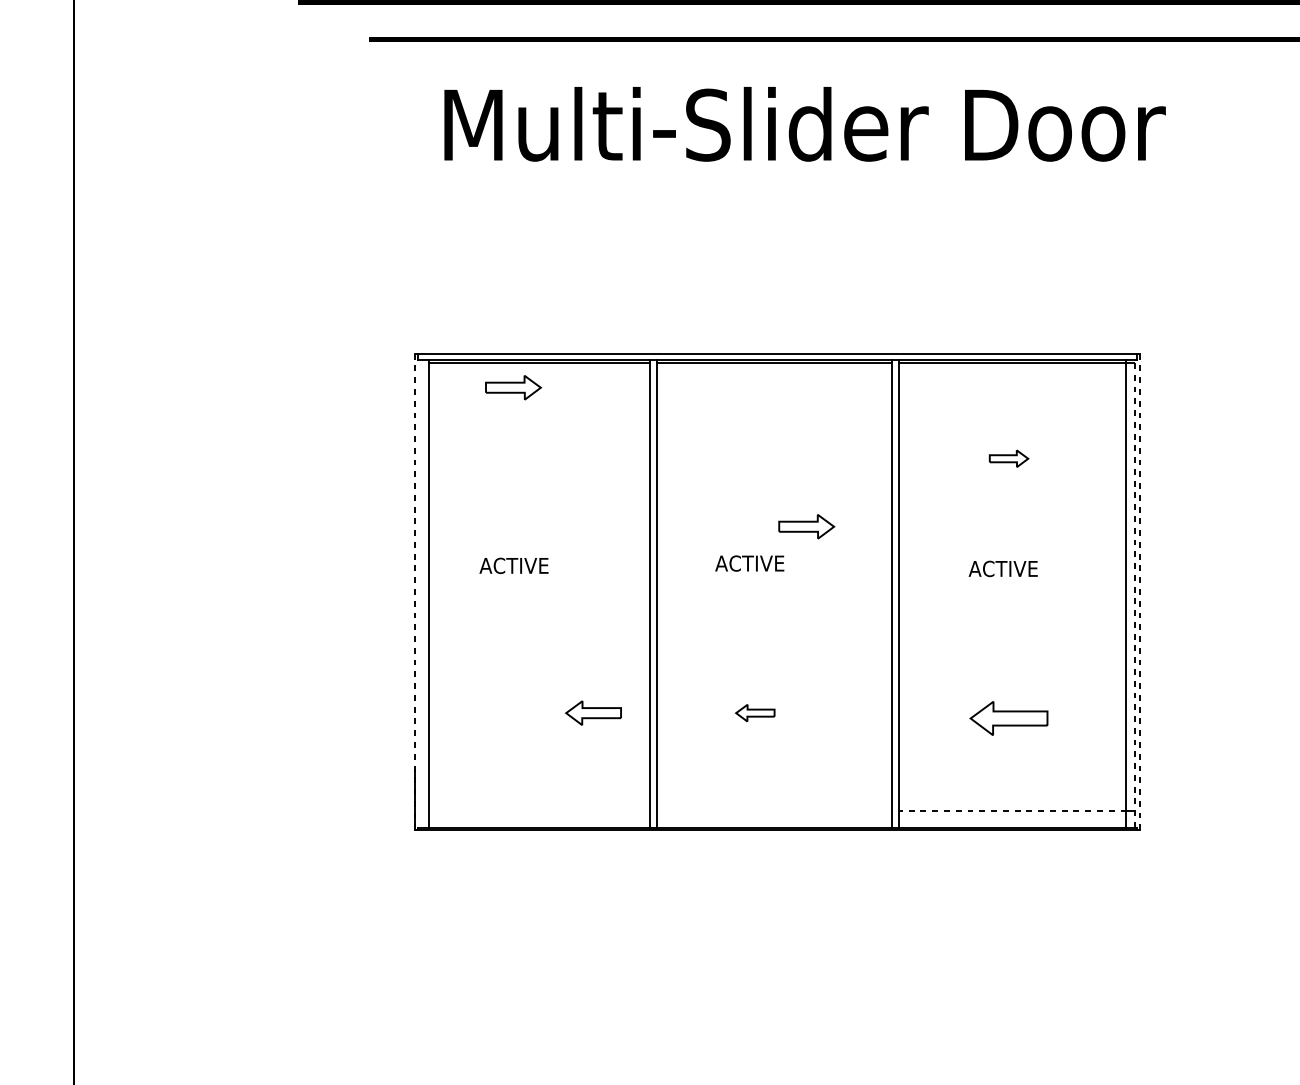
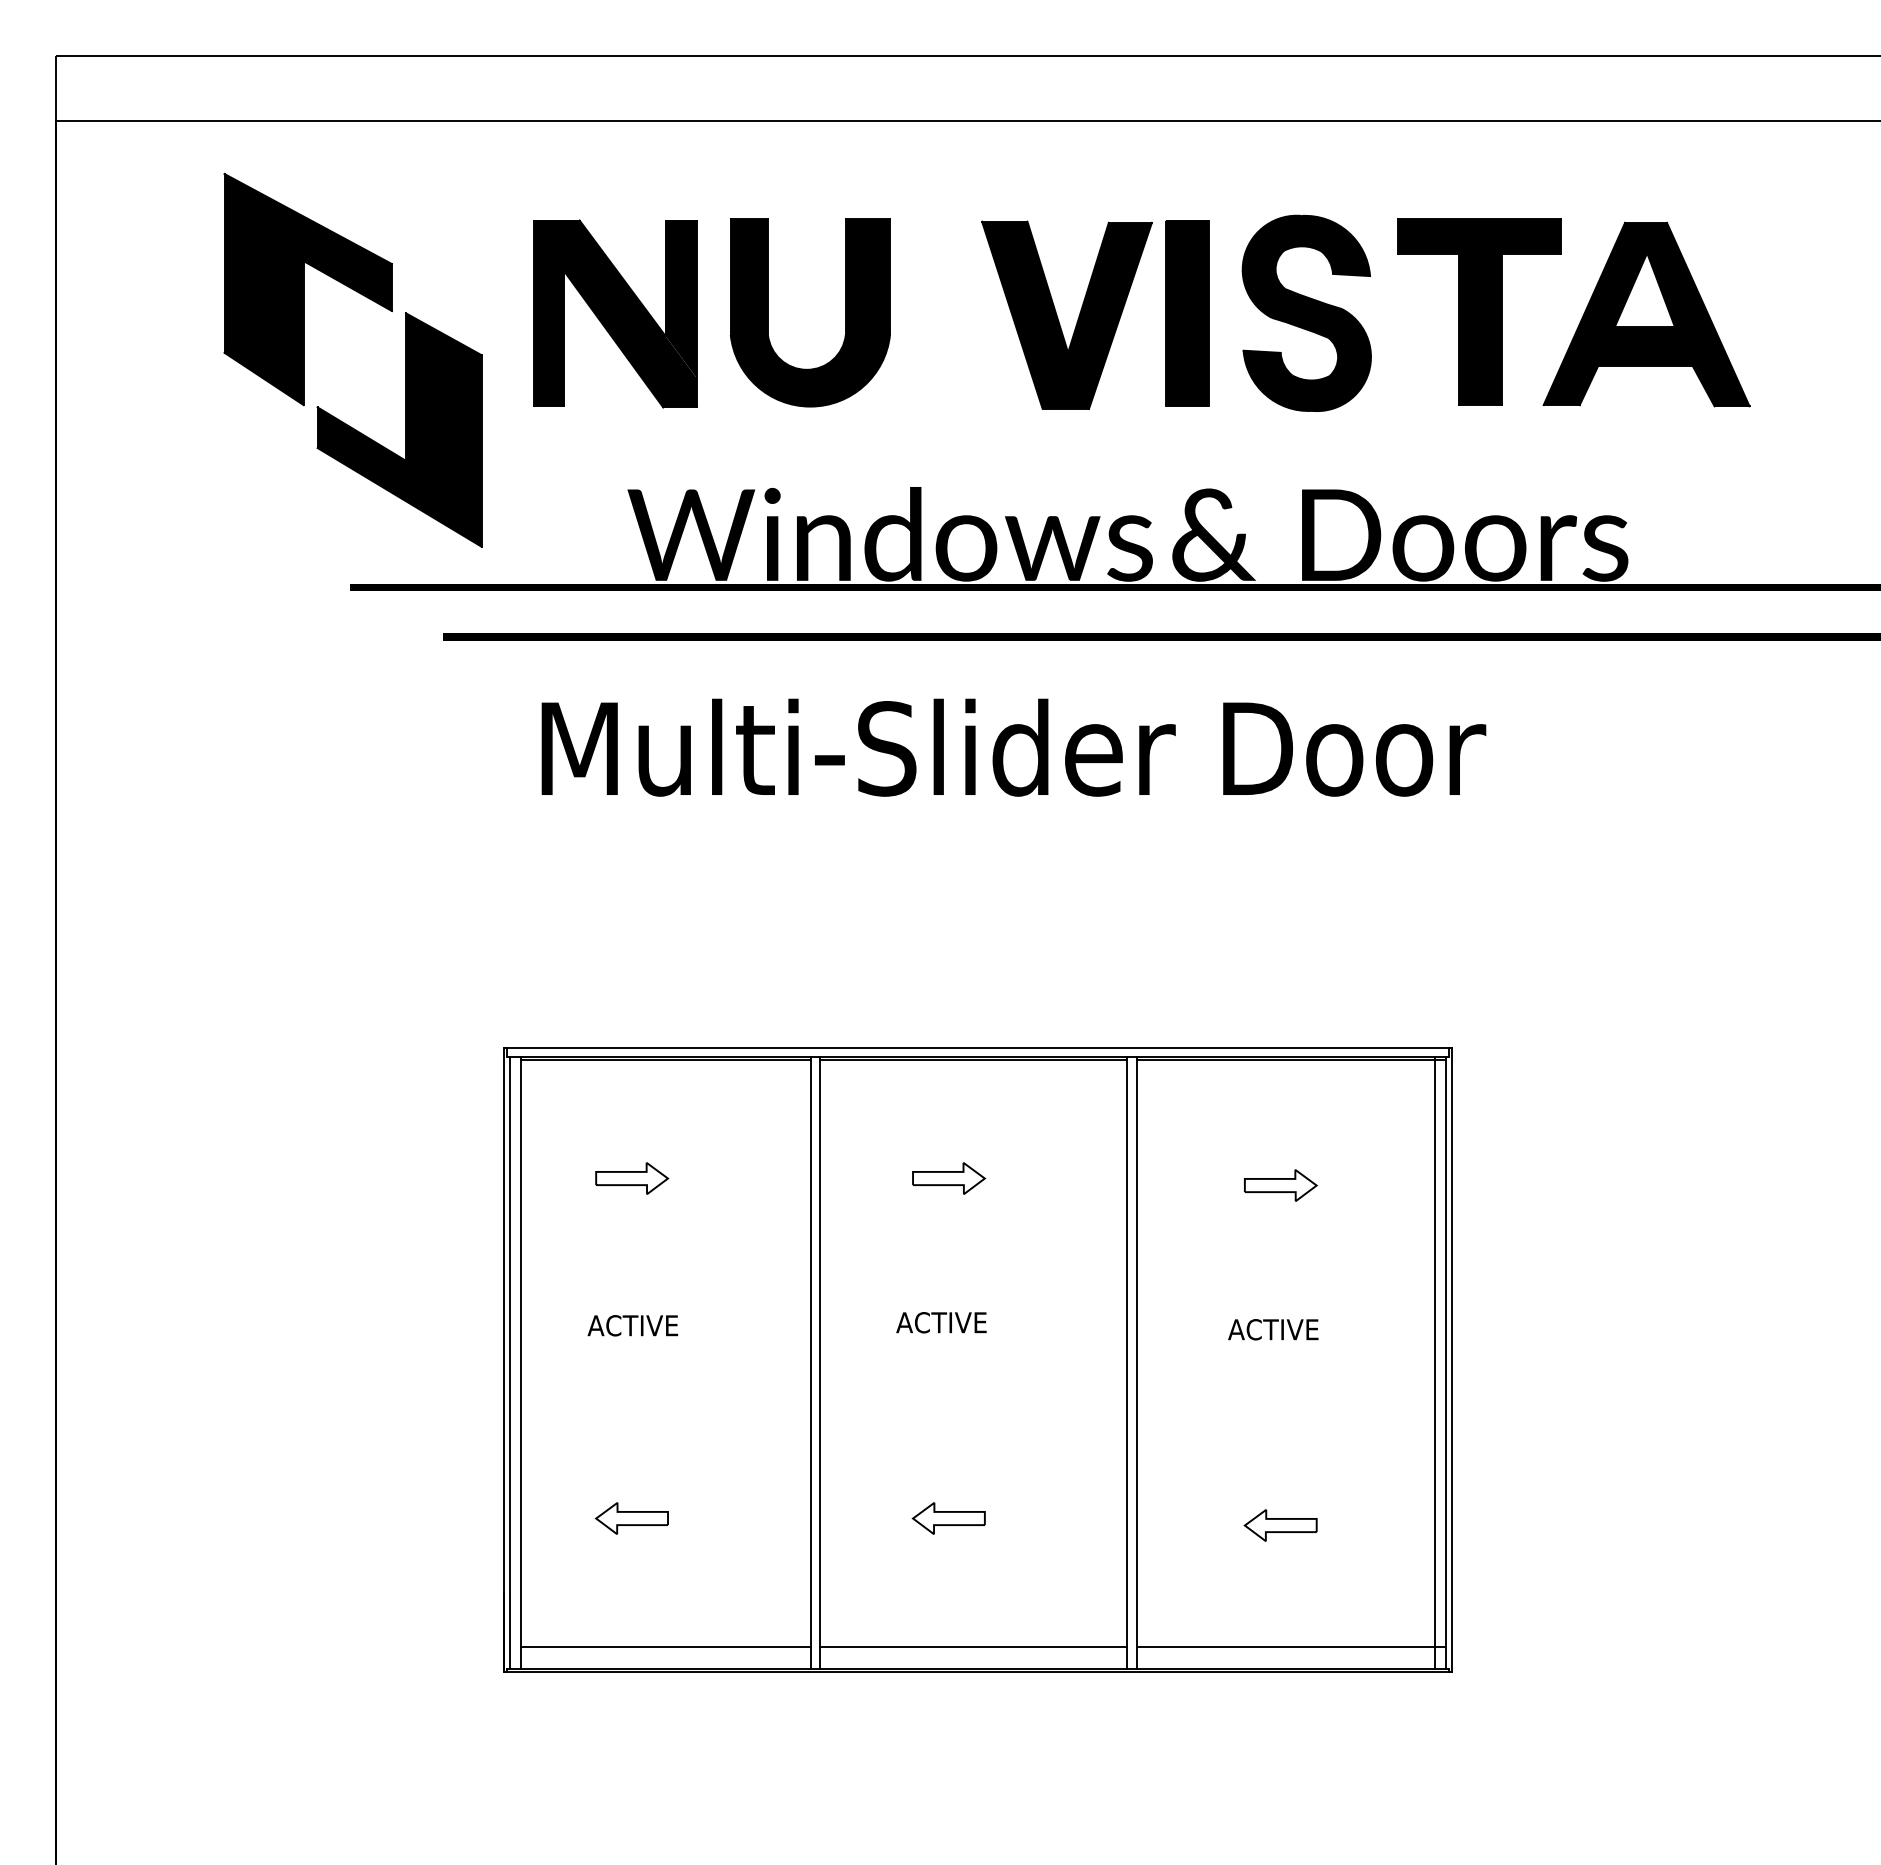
part: (513, 387) -> (632, 1178), moved
part: (1008, 458) -> (1280, 1185), size x1.43
part: (807, 526) -> (949, 1178), moved
line: (415, 591) -> (503, 1359), dashed -> solid
line: (1139, 591) -> (1451, 1359), dashed -> solid
line: (419, 593) -> (509, 1362), added
line: (1134, 593) -> (1445, 1362), dashed -> solid
part: (593, 713) -> (631, 1518), moved
part: (755, 713) -> (948, 1518), size x1.43
part: (1008, 718) -> (1280, 1525), size x0.71
line: (538, 811) -> (665, 1647), added
line: (774, 811) -> (973, 1647), added
line: (1012, 811) -> (1285, 1647), dashed -> solid

